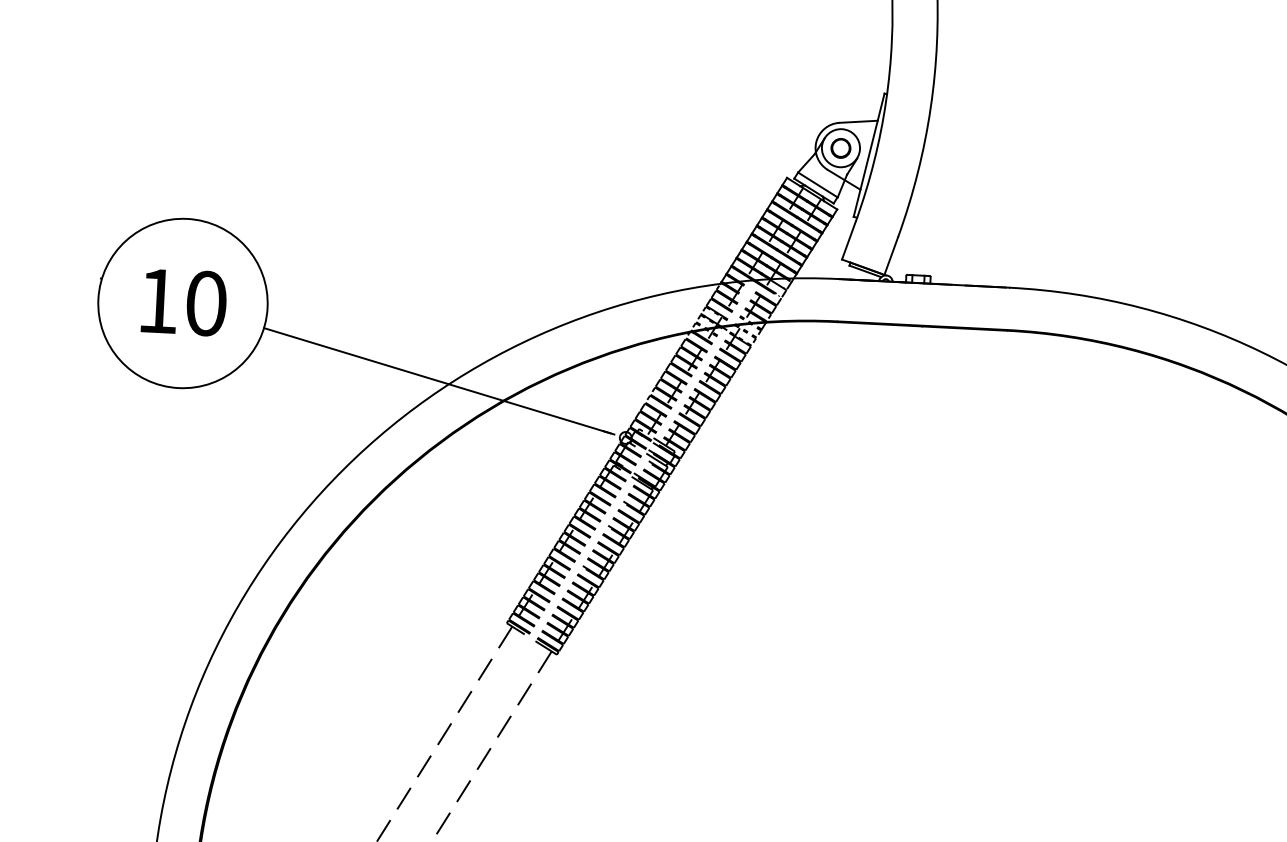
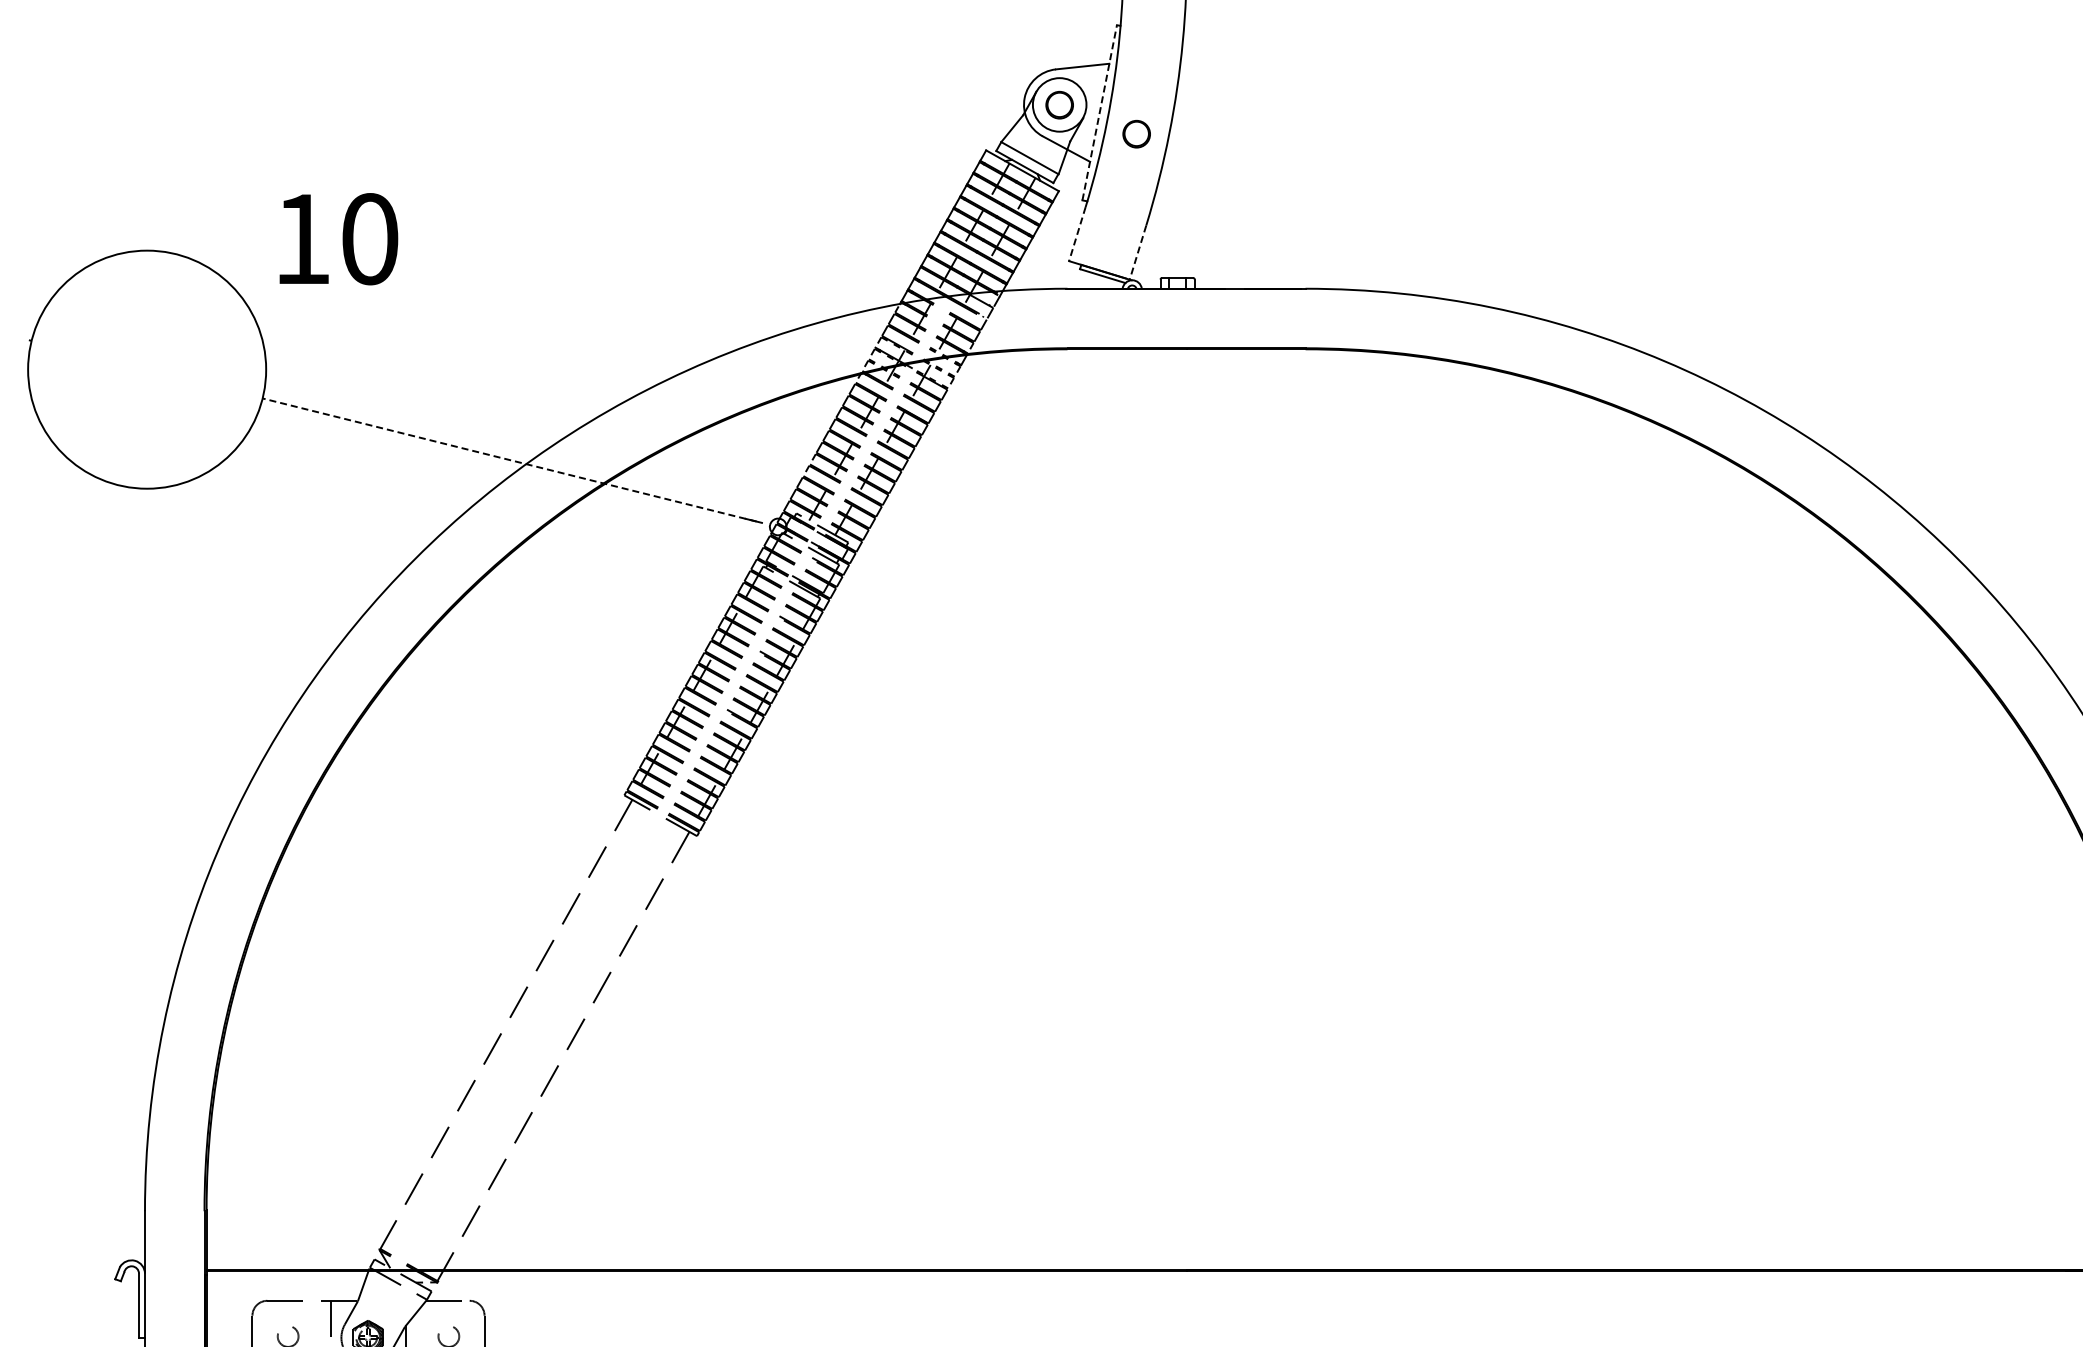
line: (868, 155) -> (1099, 112), solid -> dashed
part: (894, 172) -> (1136, 134), added
line: (848, 240) -> (1077, 234), solid -> dashed
line: (890, 256) -> (1137, 253), solid -> dashed
text: (183, 302) -> (338, 239), moved
line: (437, 381) -> (509, 460), solid -> dashed

